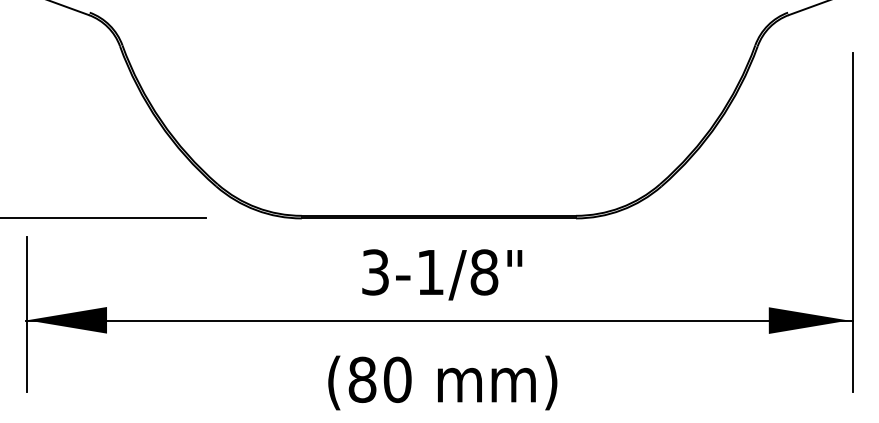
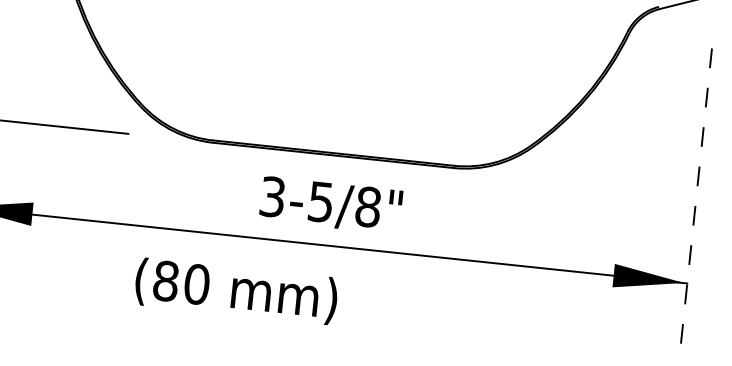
line: (852, 223) -> (696, 198), solid -> dashed
text: (430, 272) -> (320, 202), 3-1/8" -> 3-5/8"
text: (442, 382) -> (236, 290), moved

